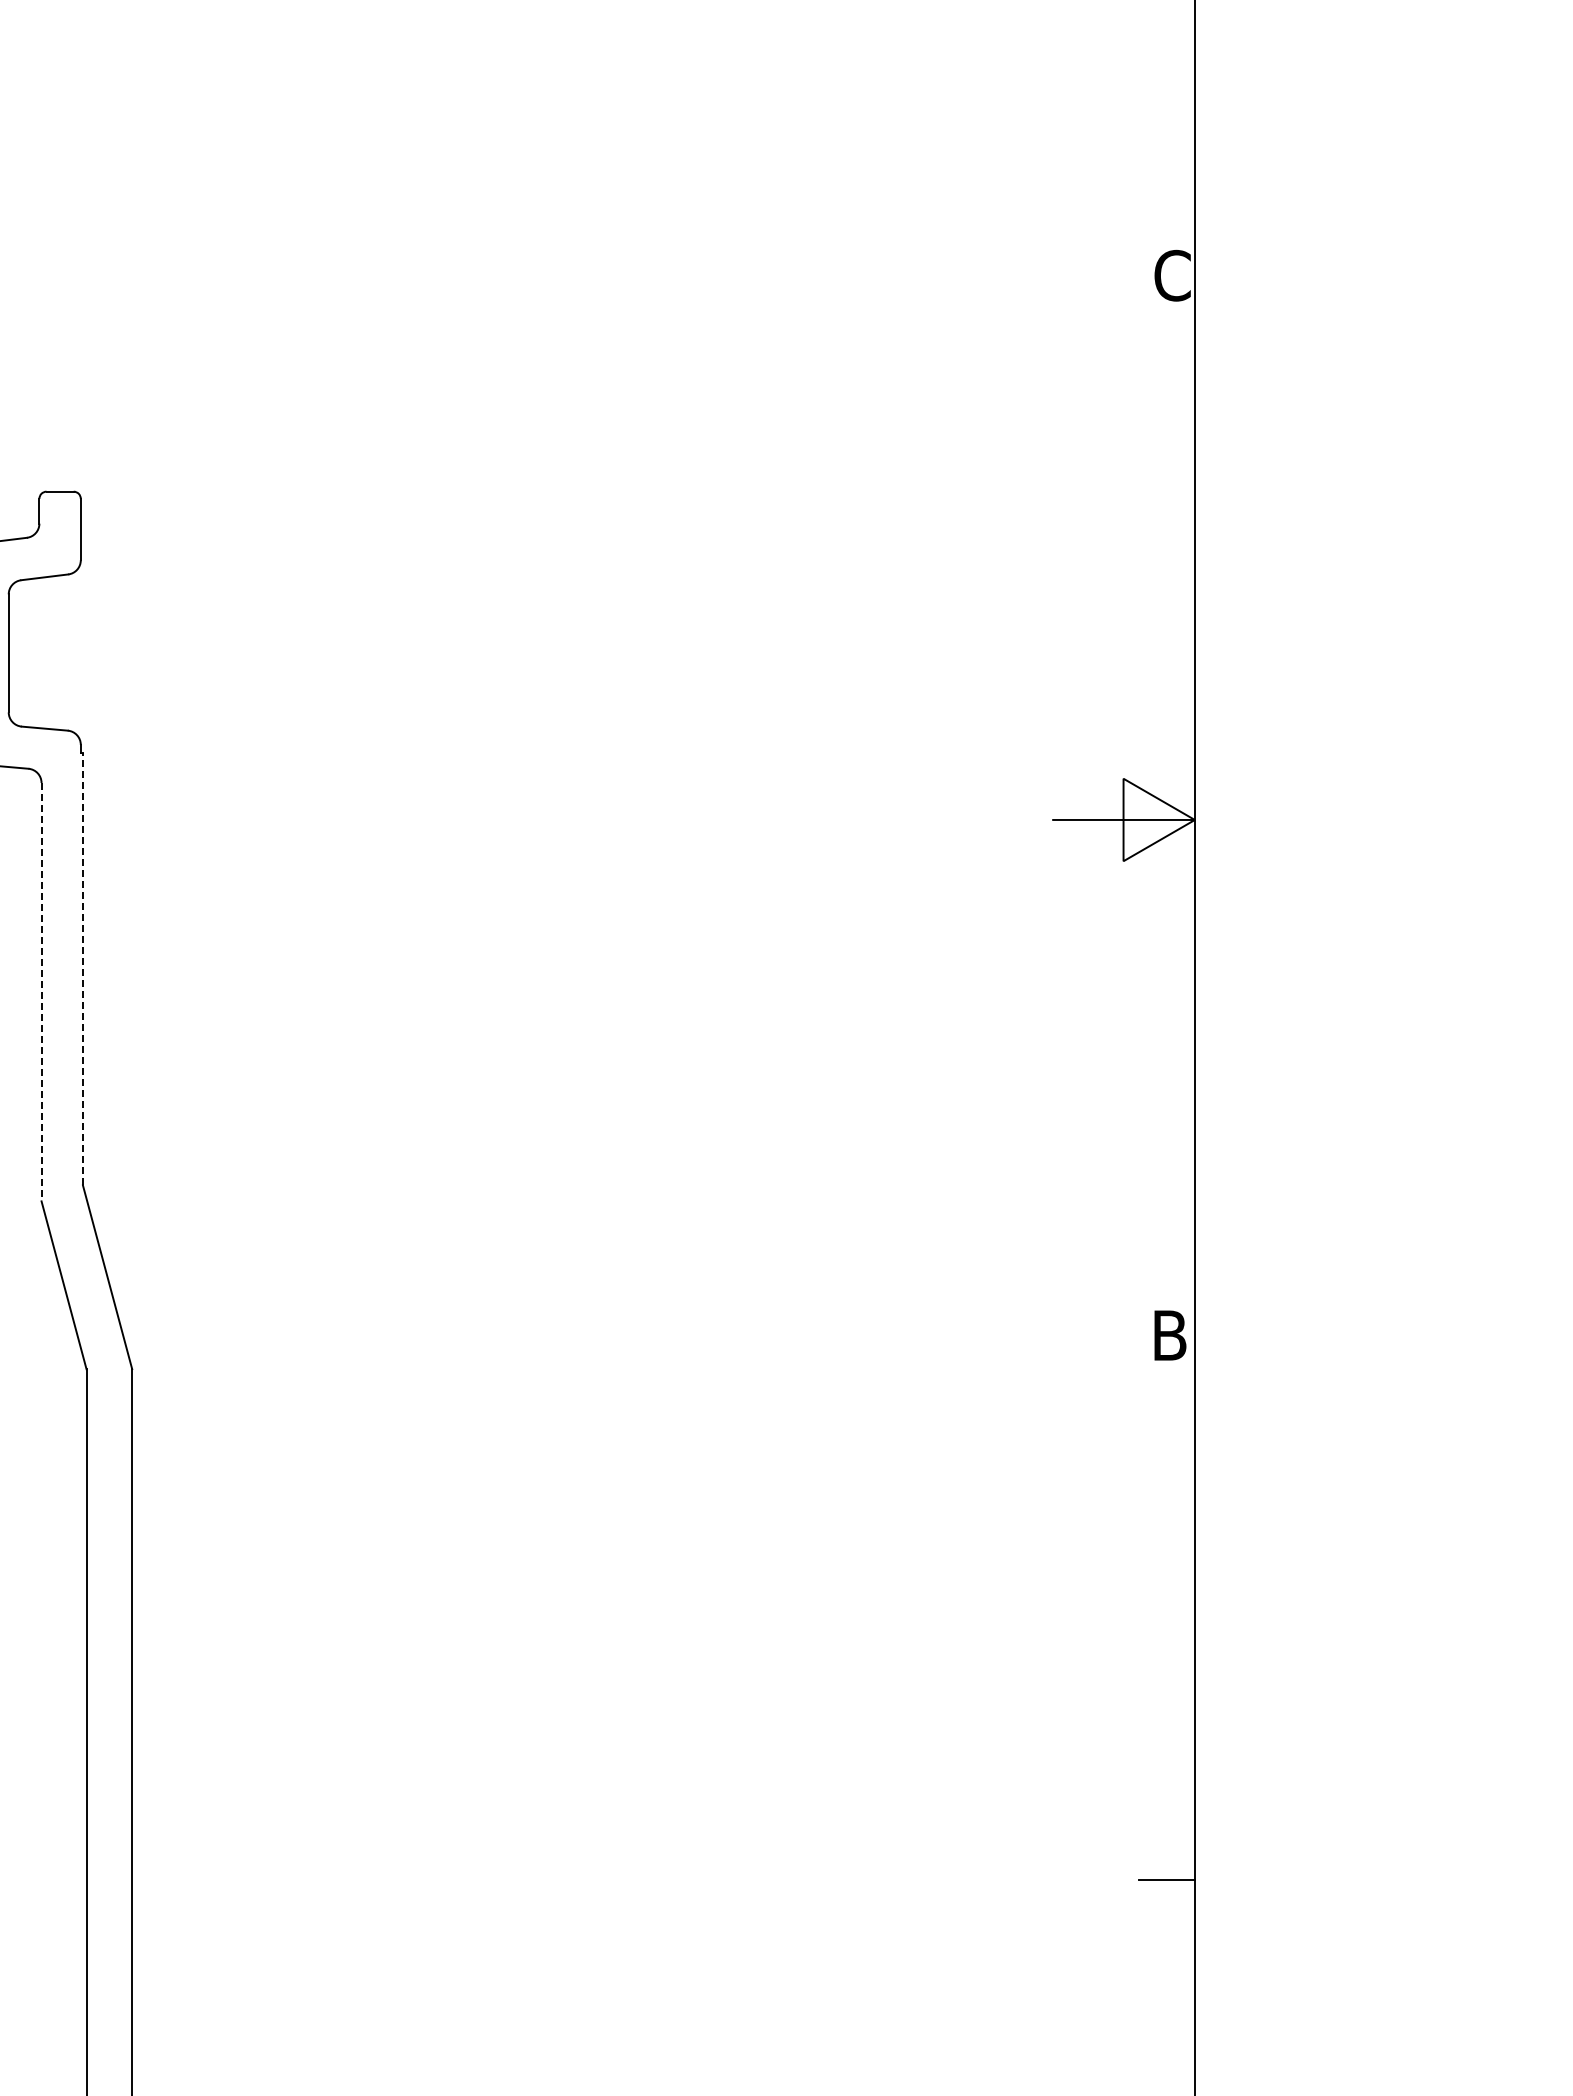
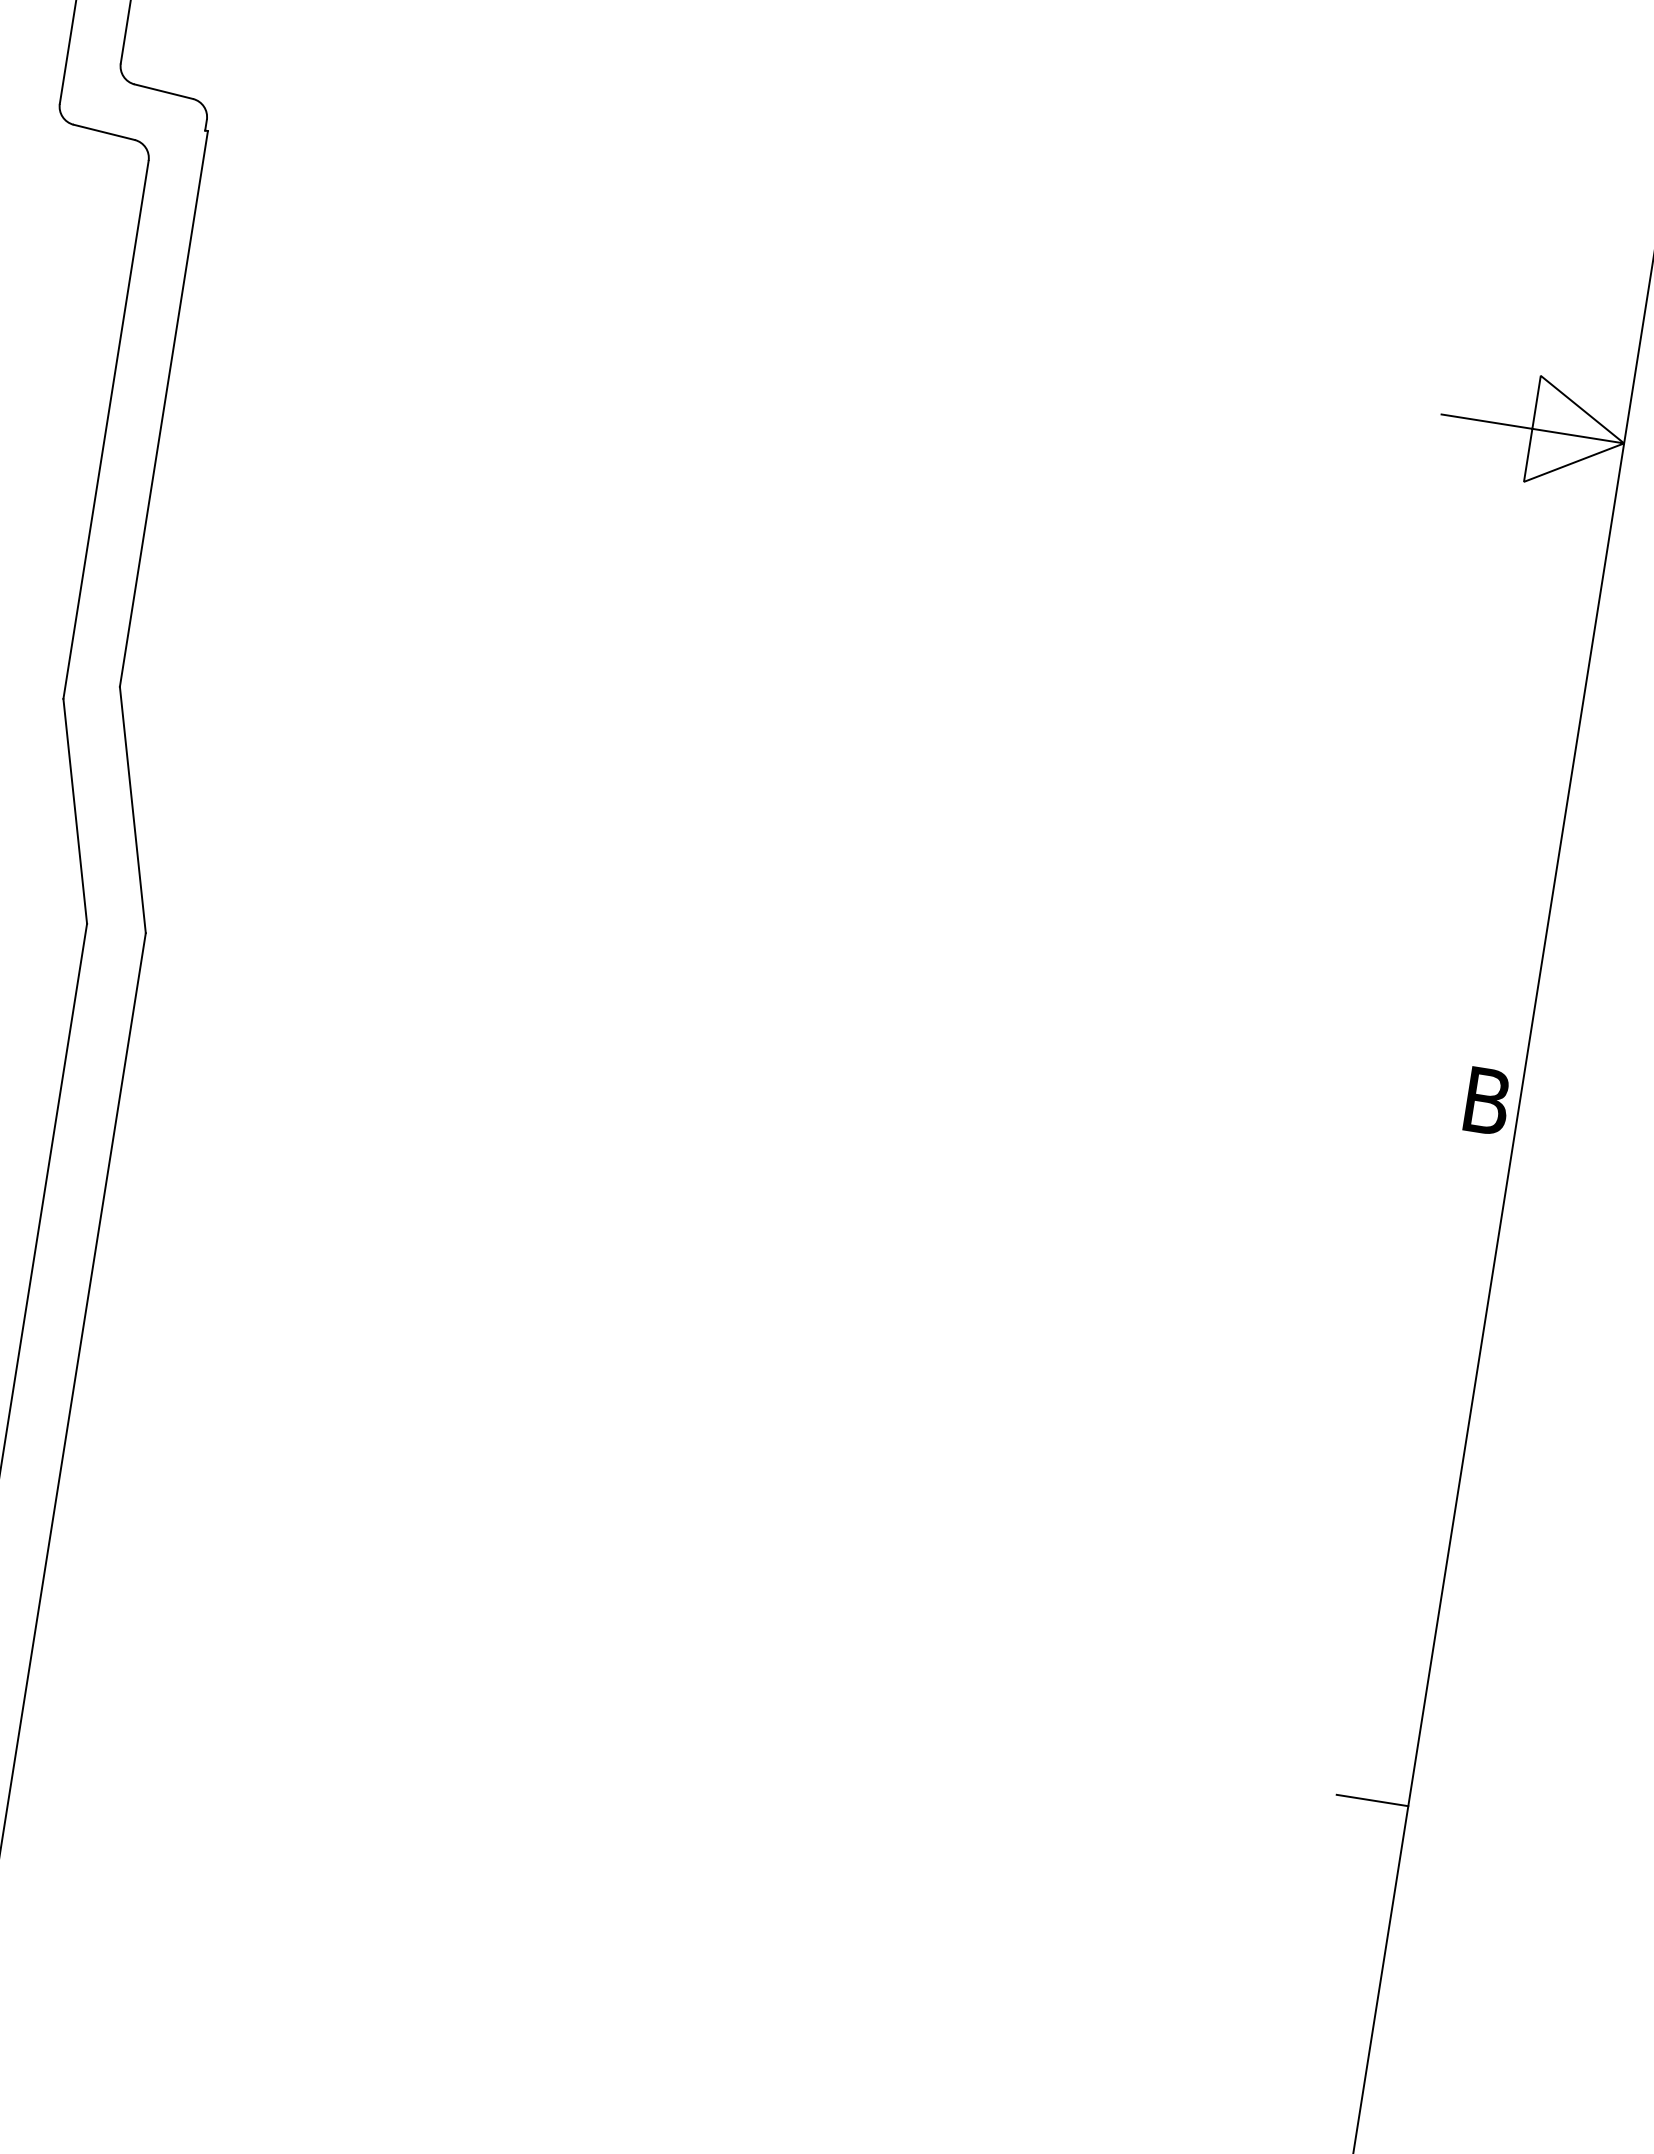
line: (82, 968) -> (163, 407), dashed -> solid
line: (41, 992) -> (105, 430), dashed -> solid

